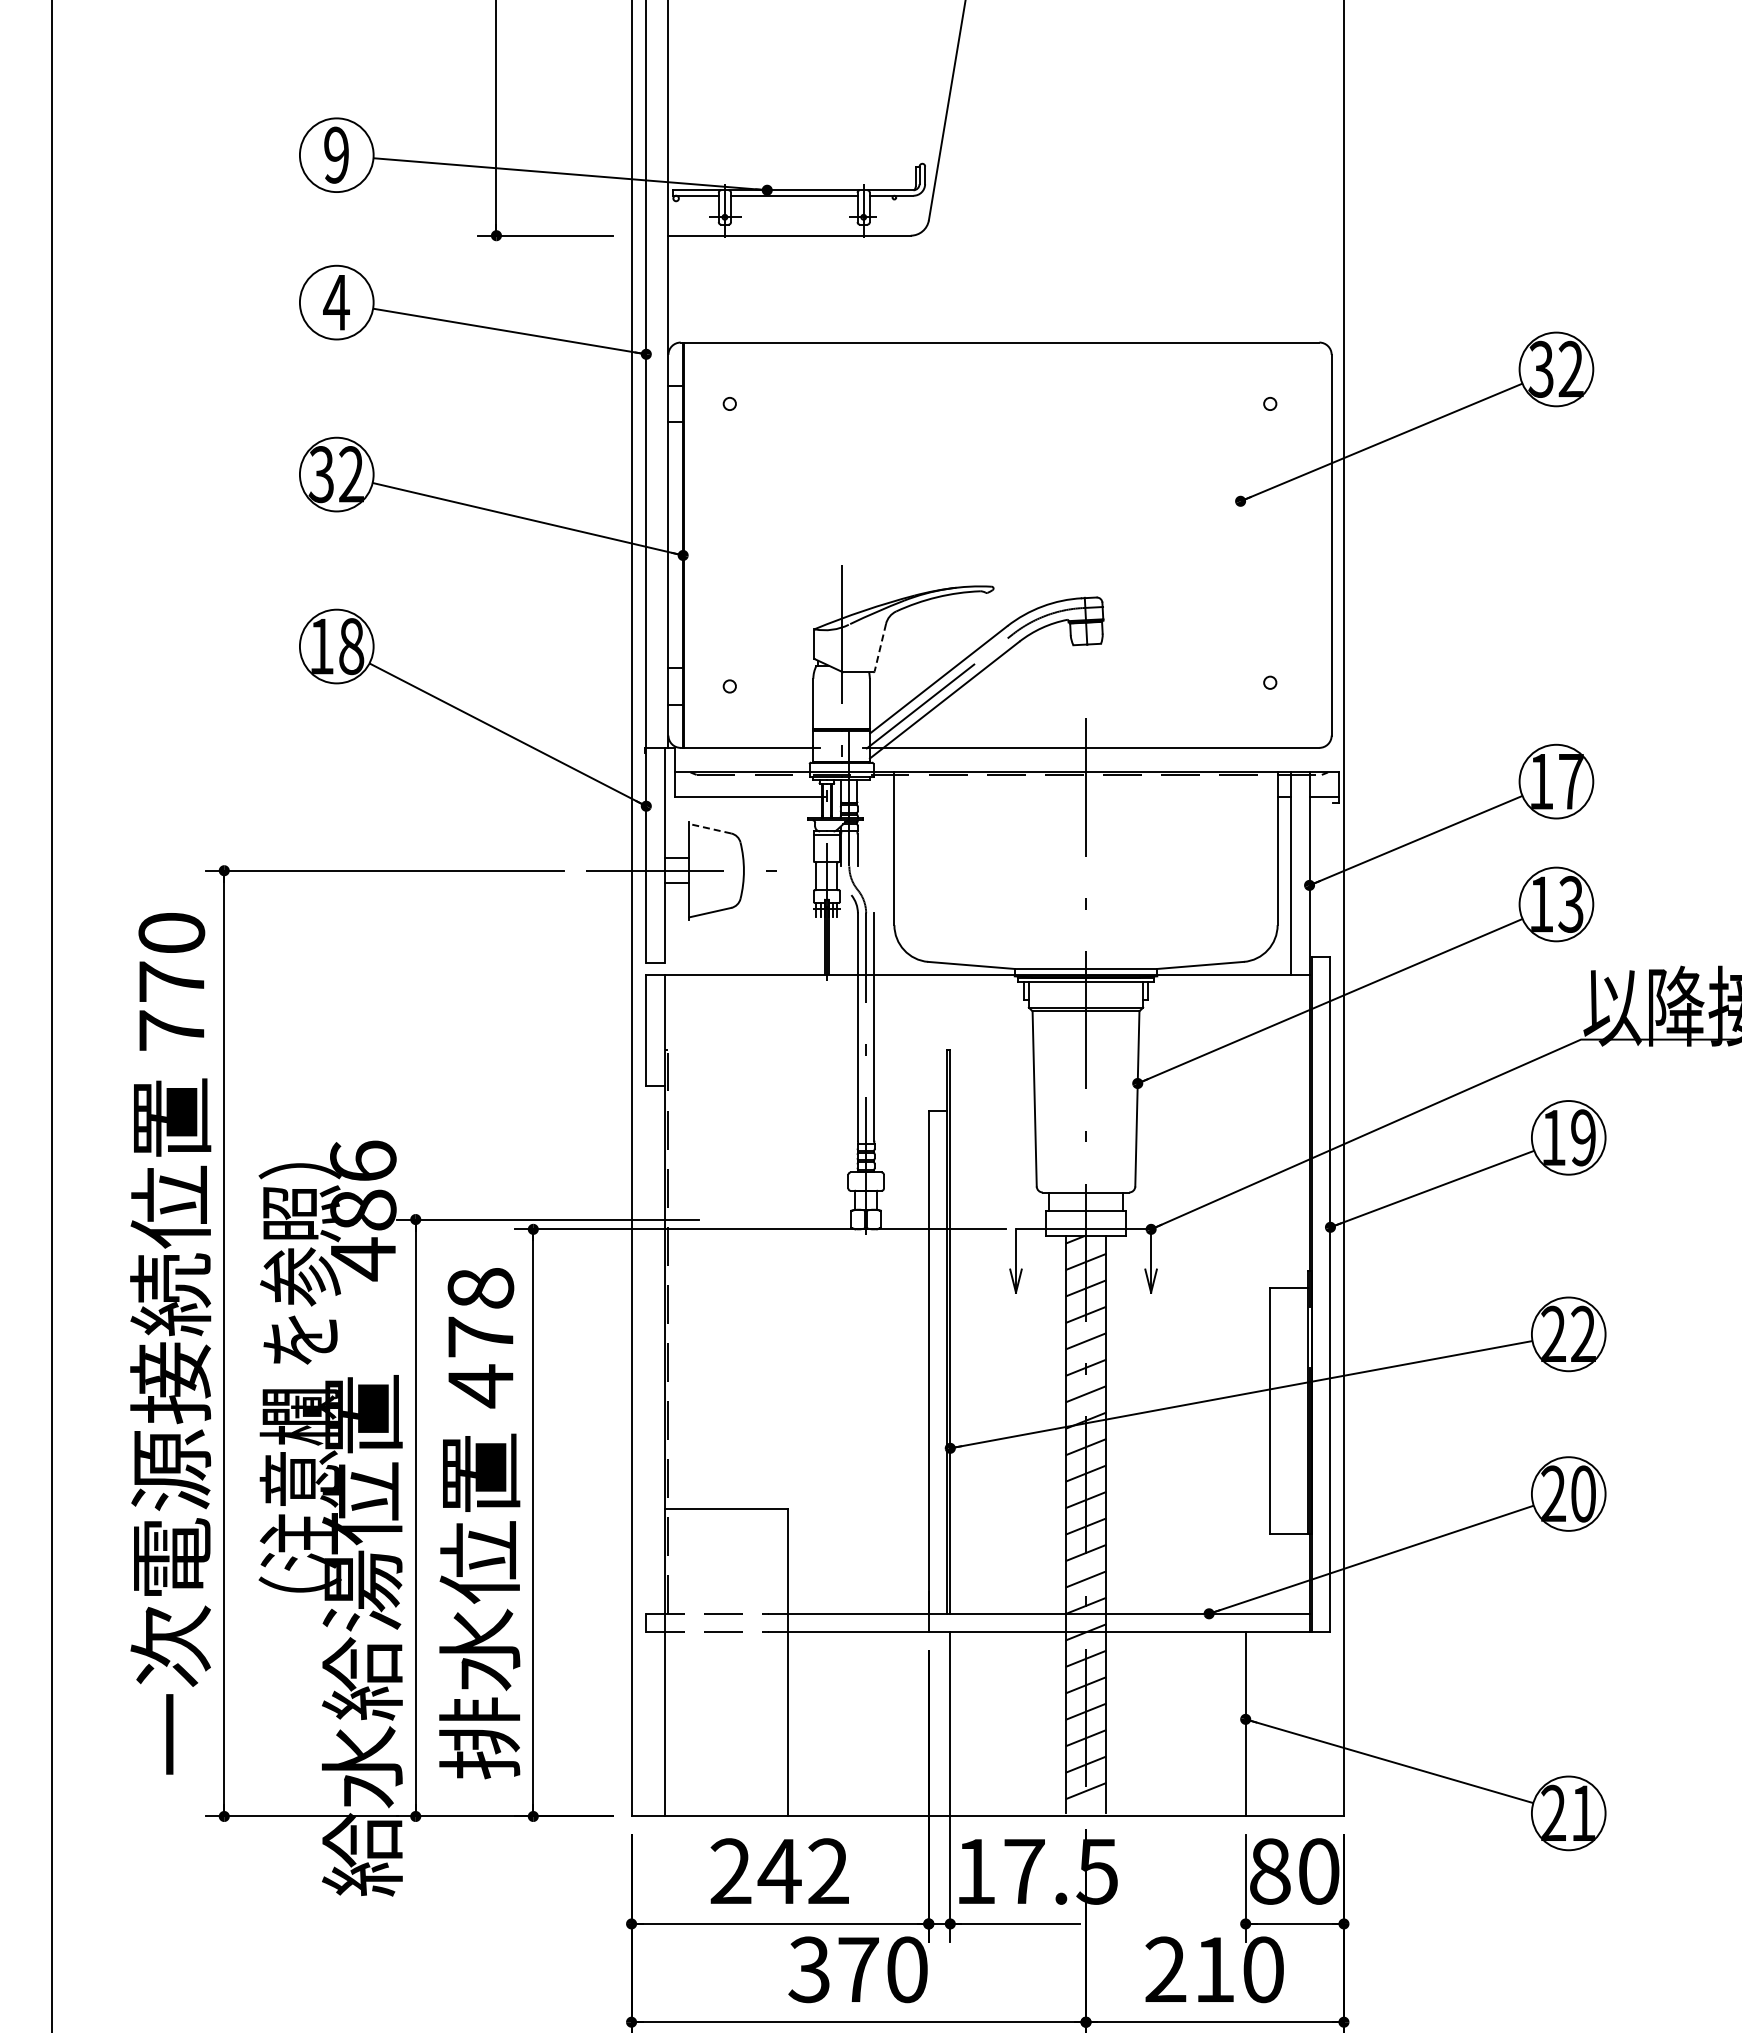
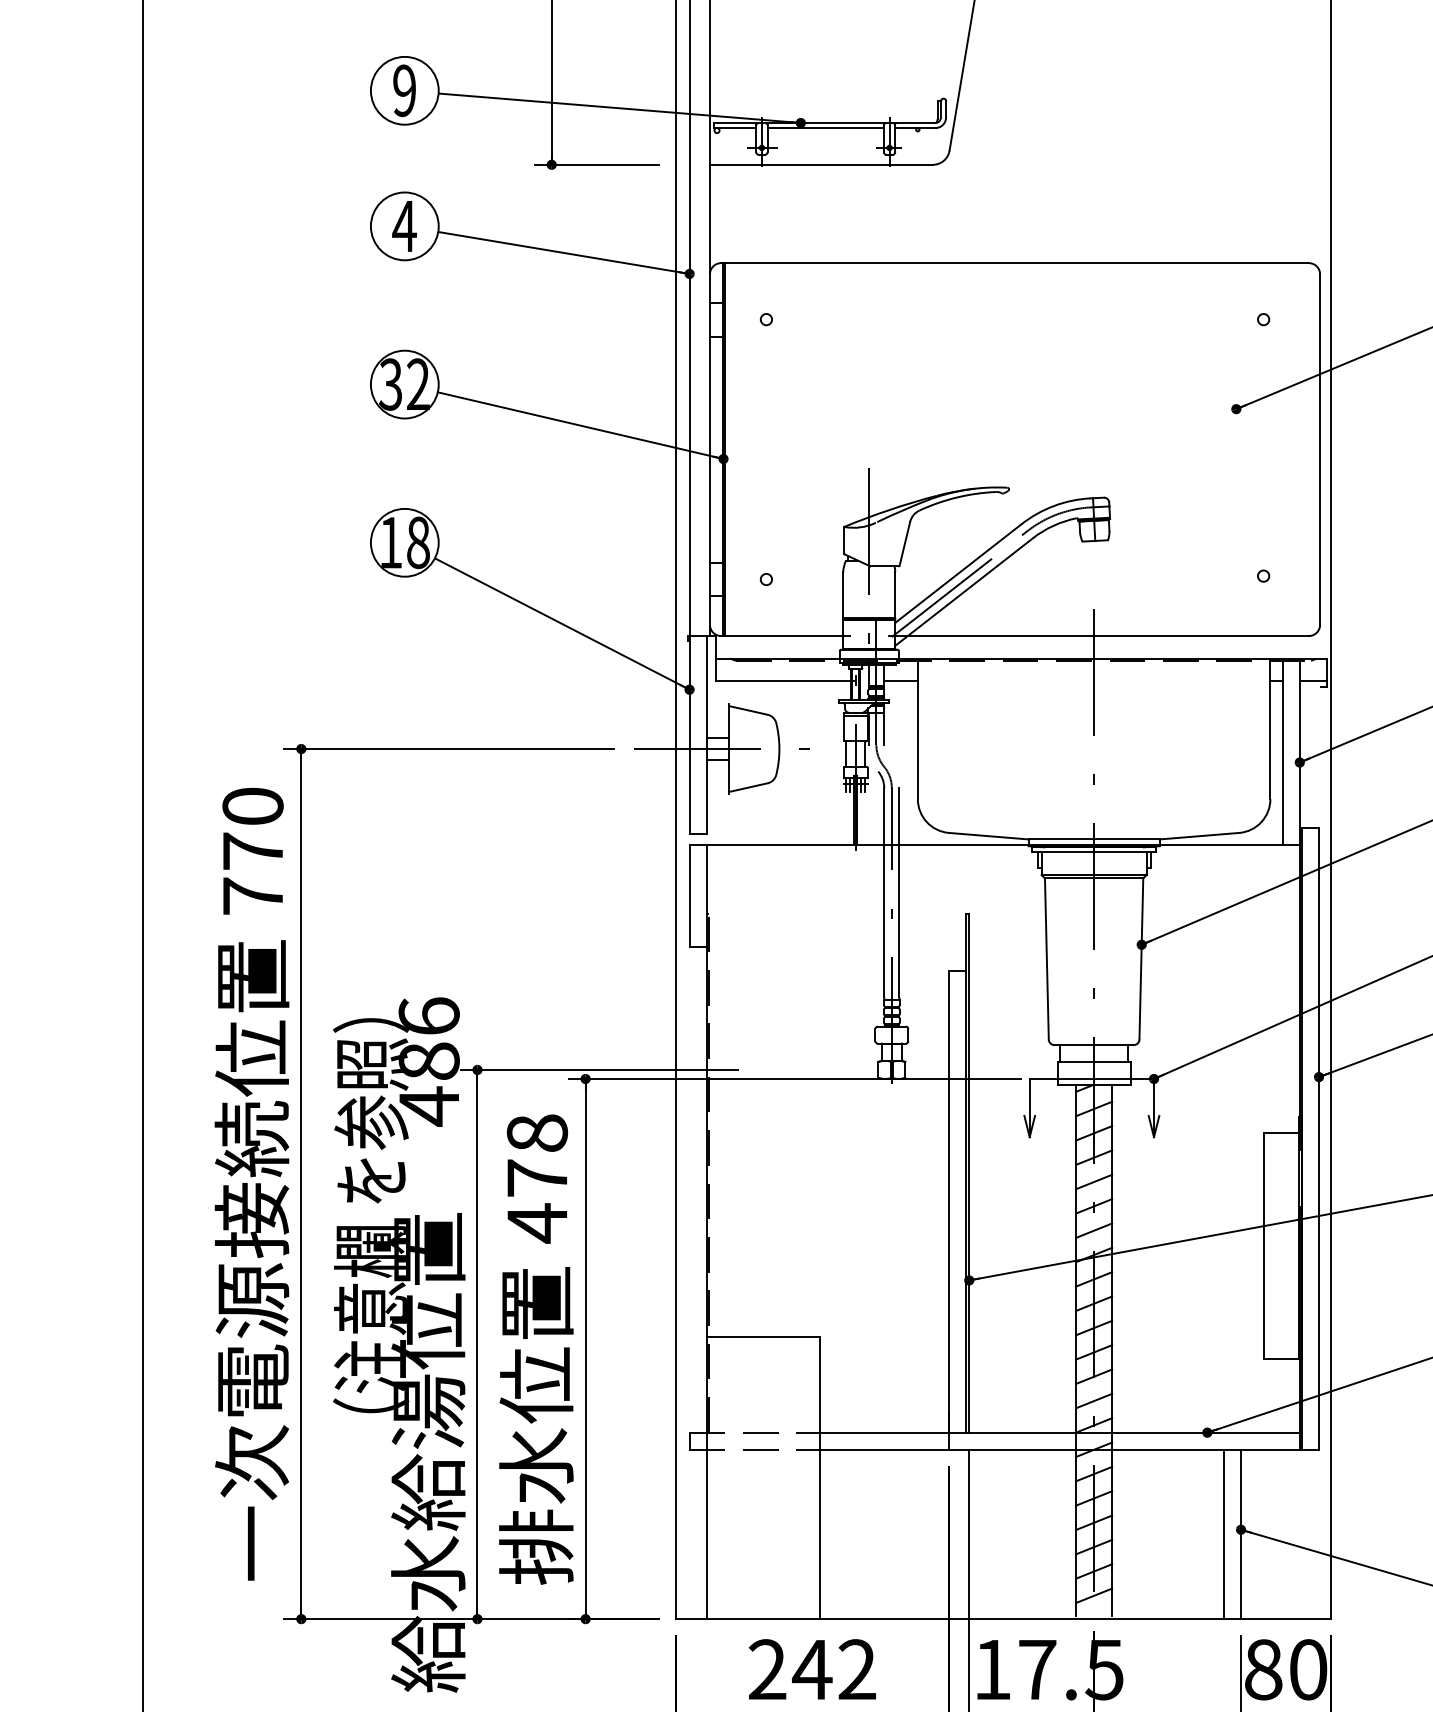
line: (880, 648) -> (905, 544), dashed -> solid
line: (876, 797) -> (901, 681), added
line: (710, 828) -> (748, 710), dashed -> solid
line: (1227, 1724) -> (1224, 1534), added

